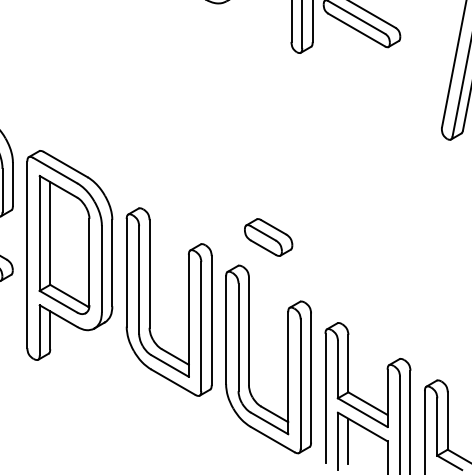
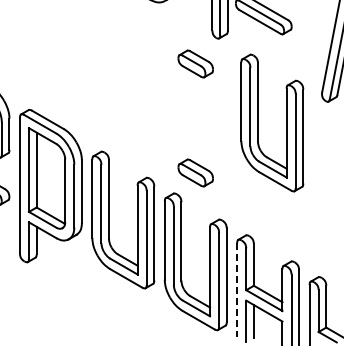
part: (268, 87) -> (195, 63), added
part: (354, 168) -> (258, 122), added
line: (325, 398) -> (237, 290), solid -> dashed

